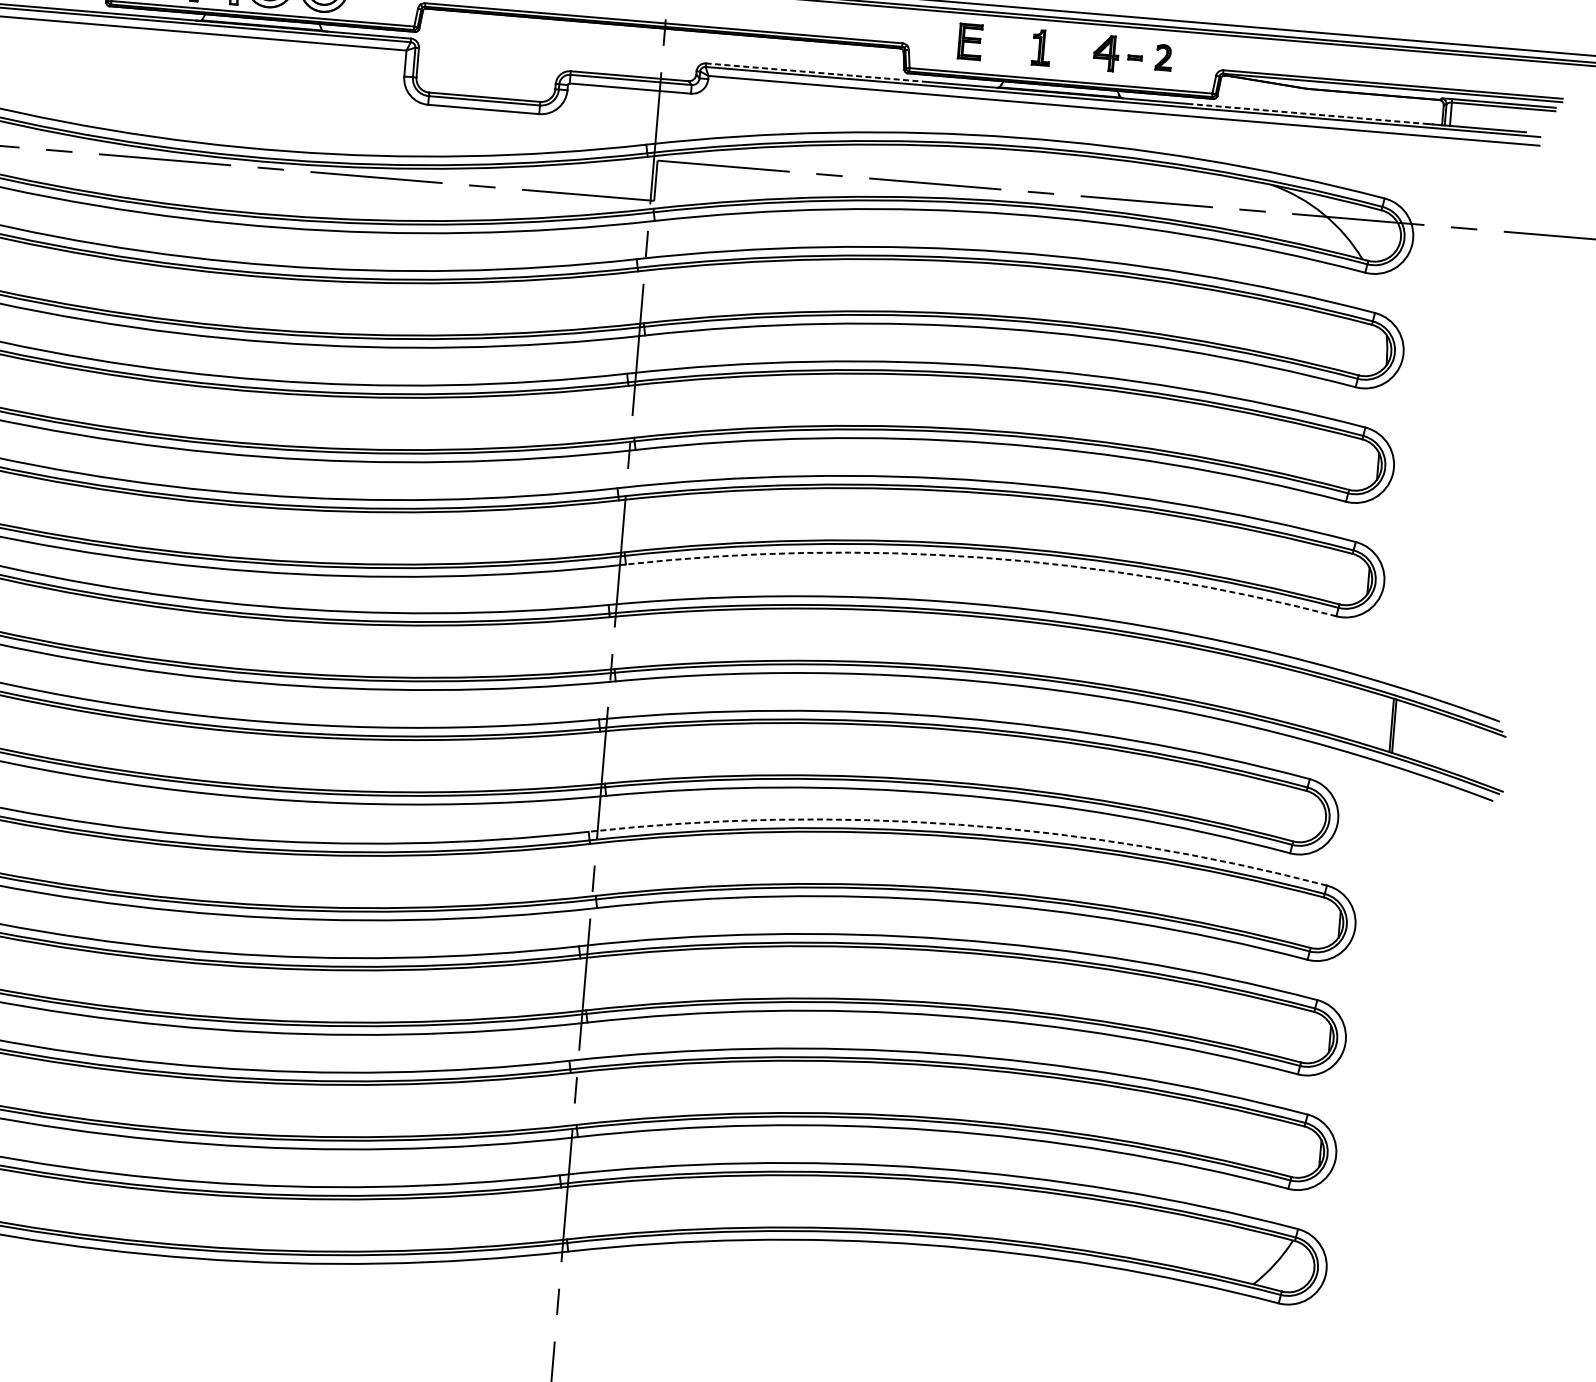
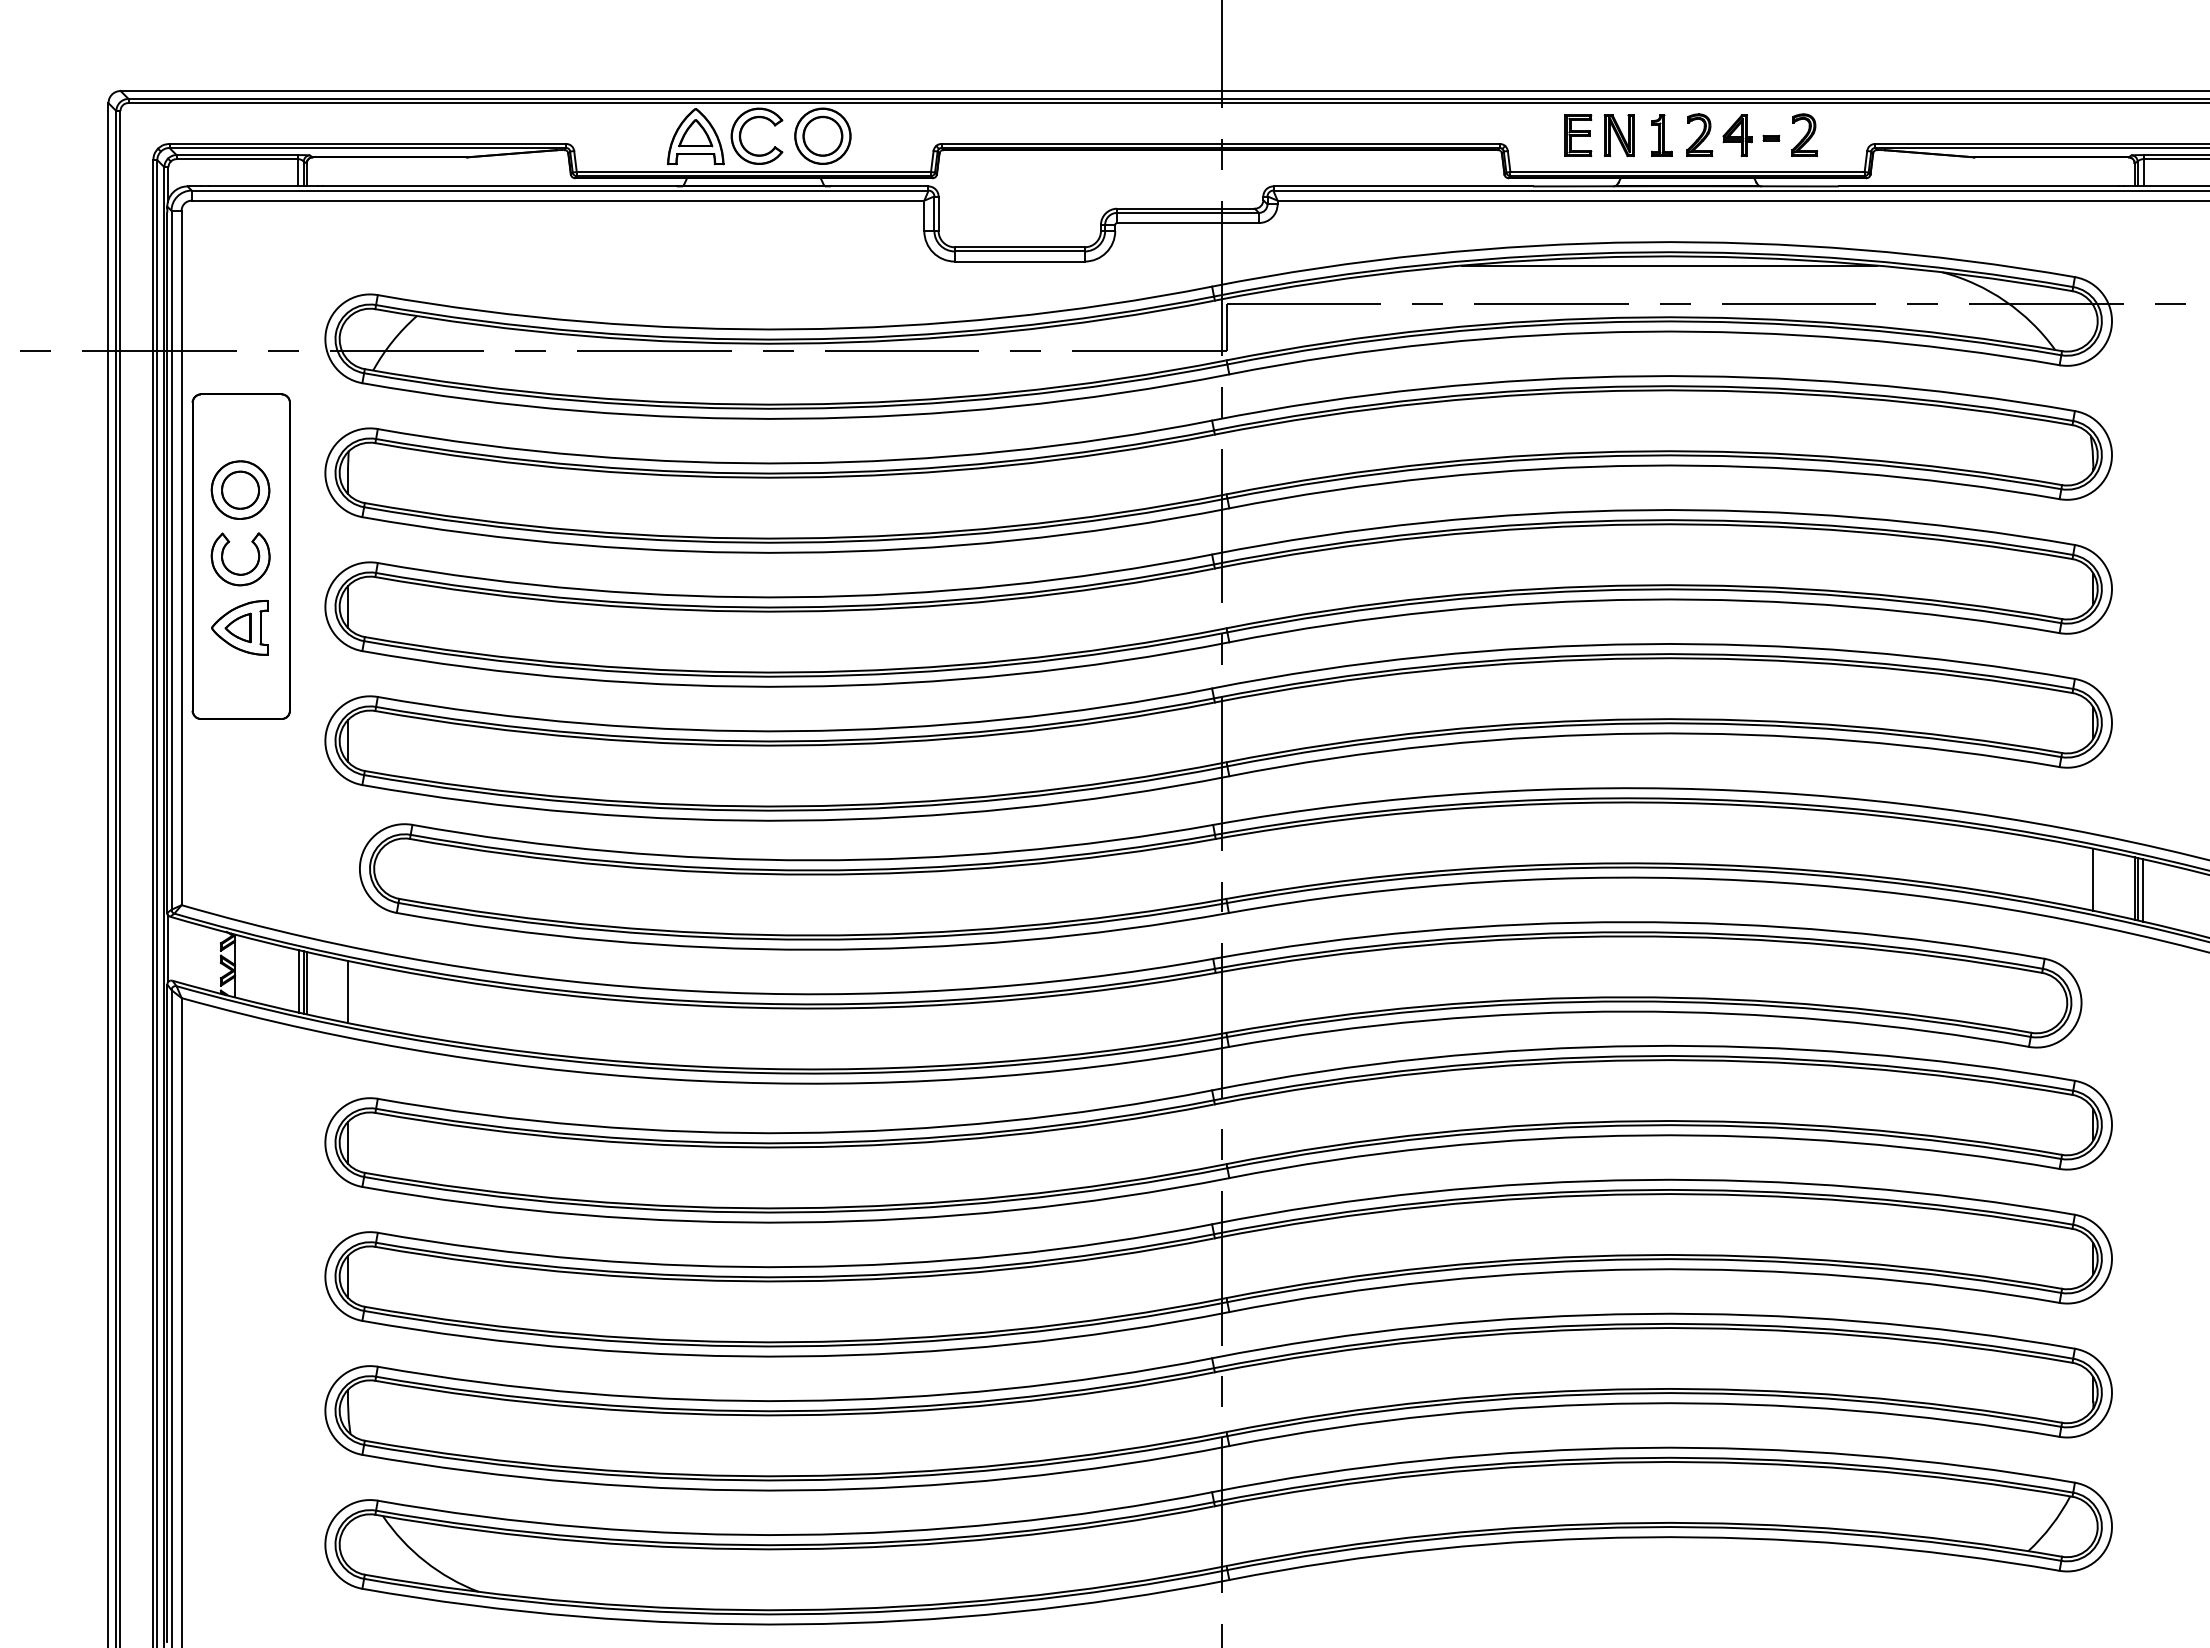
part: (1004, 44) -> (1618, 135), added
part: (1073, 49) -> (1699, 134), added
part: (1163, 57) -> (1804, 134), size x1.43
line: (817, 72) -> (1403, 186), dashed -> solid
line: (1308, 114) -> (1978, 186), dashed -> solid
line: (1038, 159) -> (1668, 265), added
arc: (983, 557) -> (1644, 733), dashed -> solid
line: (1357, 714) -> (2093, 879), added
line: (1398, 727) -> (2142, 890), added
arc: (960, 825) -> (1643, 1046), dashed -> solid

